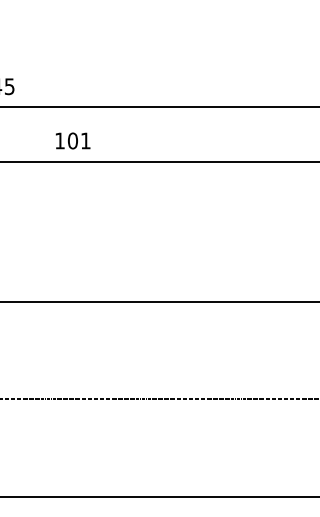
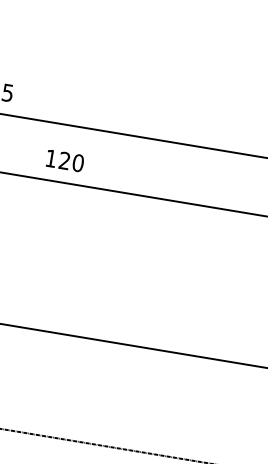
text: (79, 140) -> (71, 161), 101 -> 120

